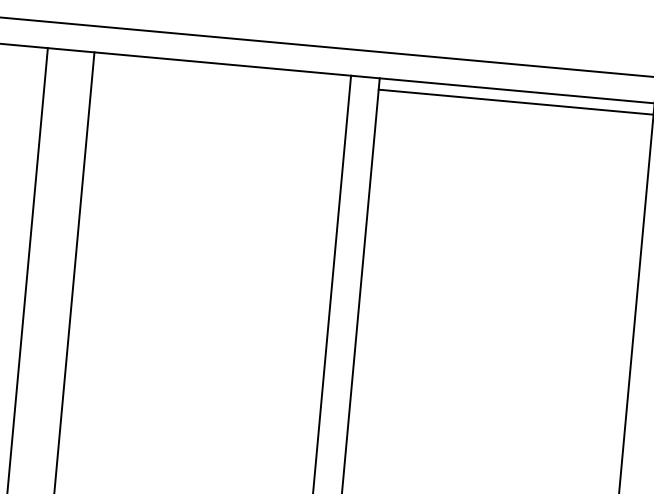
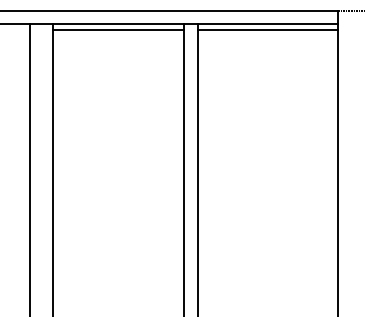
line: (221, 75) -> (118, 29), added

